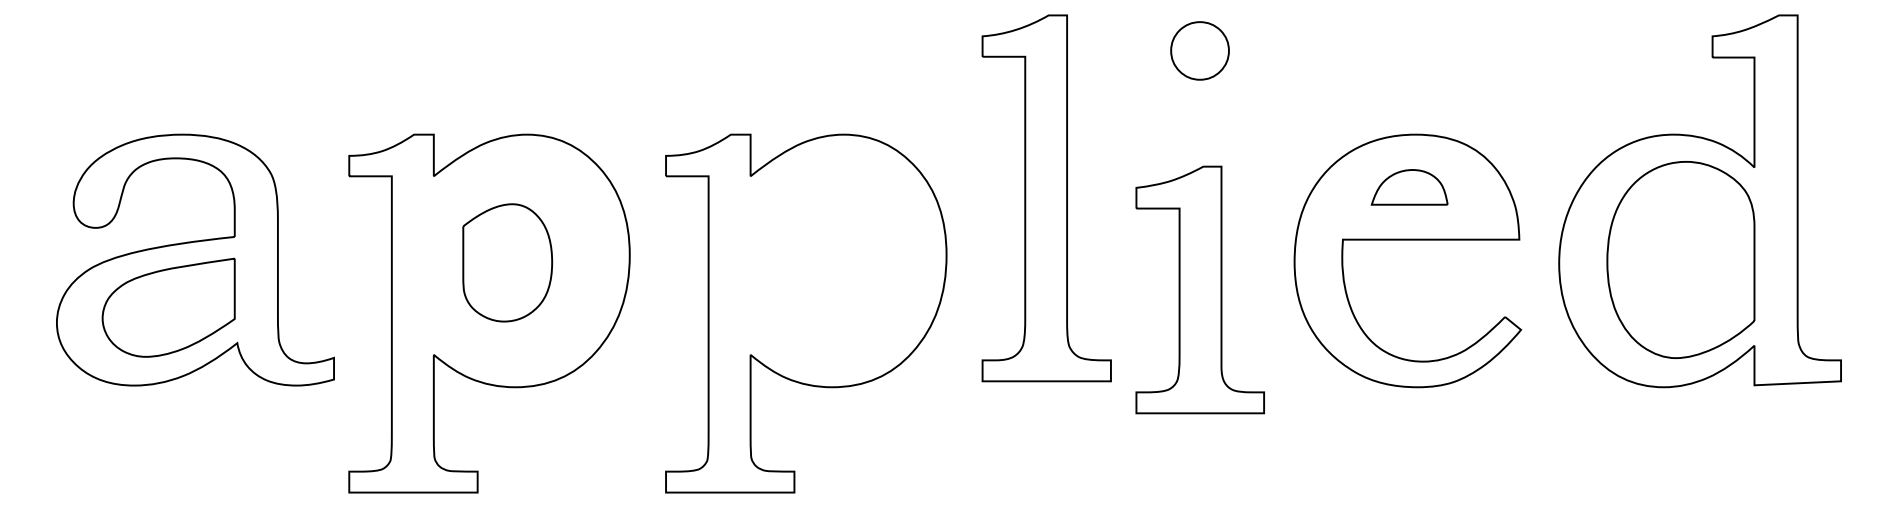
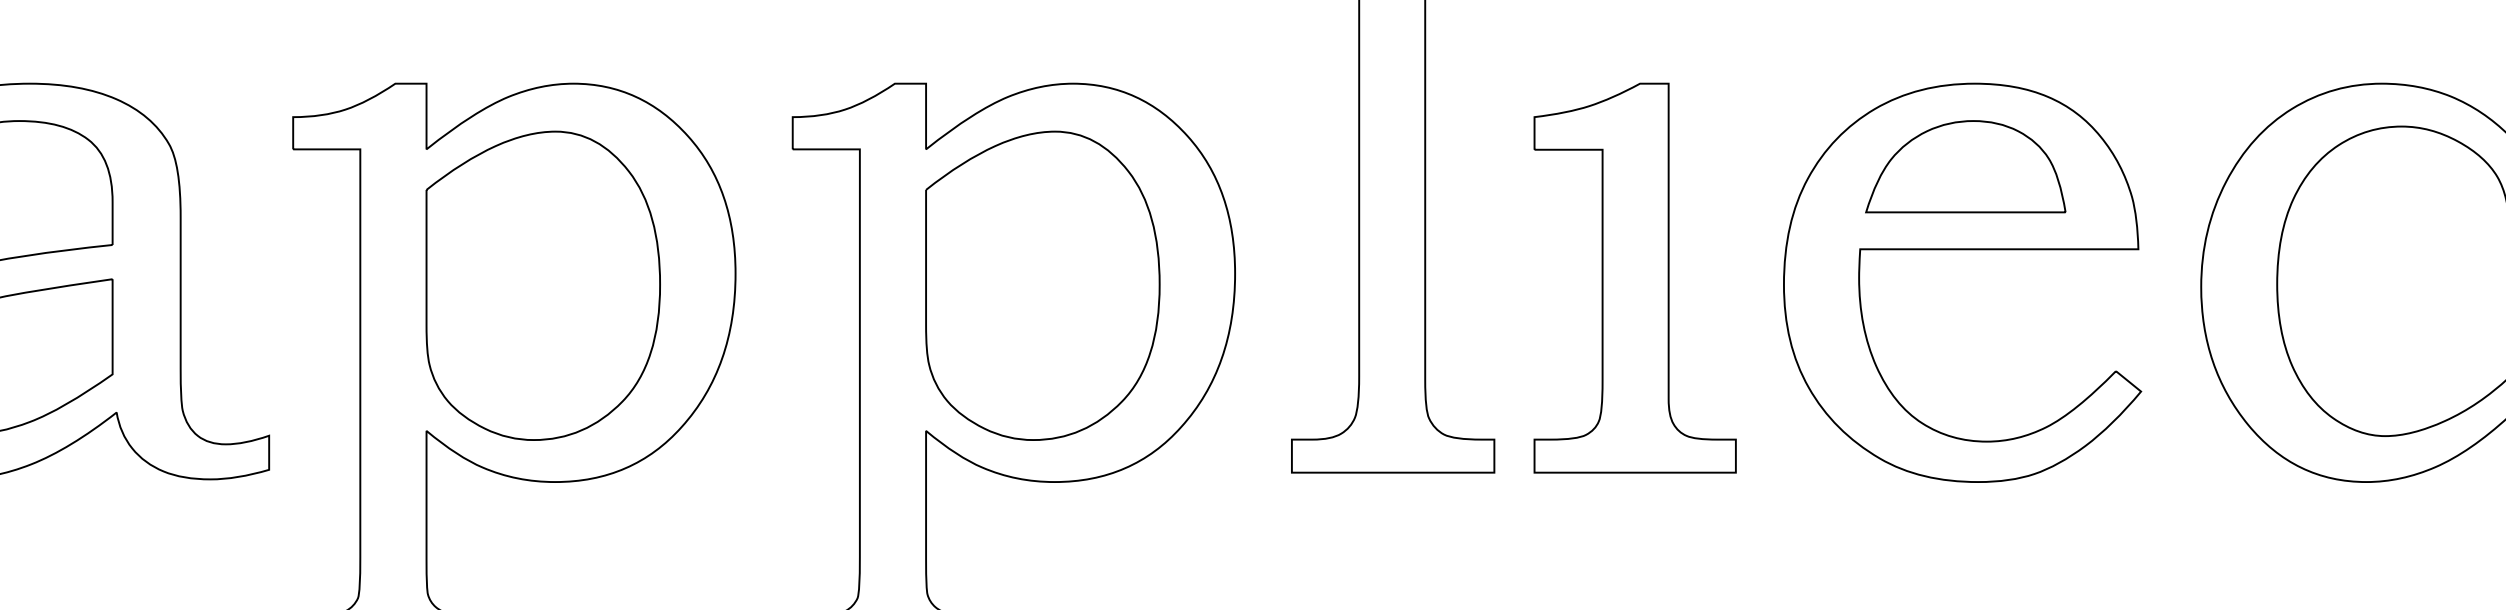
part: (1409, 187) -> (1965, 167), size x1.67
part: (507, 262) -> (542, 285), size x1.67
part: (824, 262) -> (1042, 285), added
part: (1199, 289) -> (1633, 277), moved

